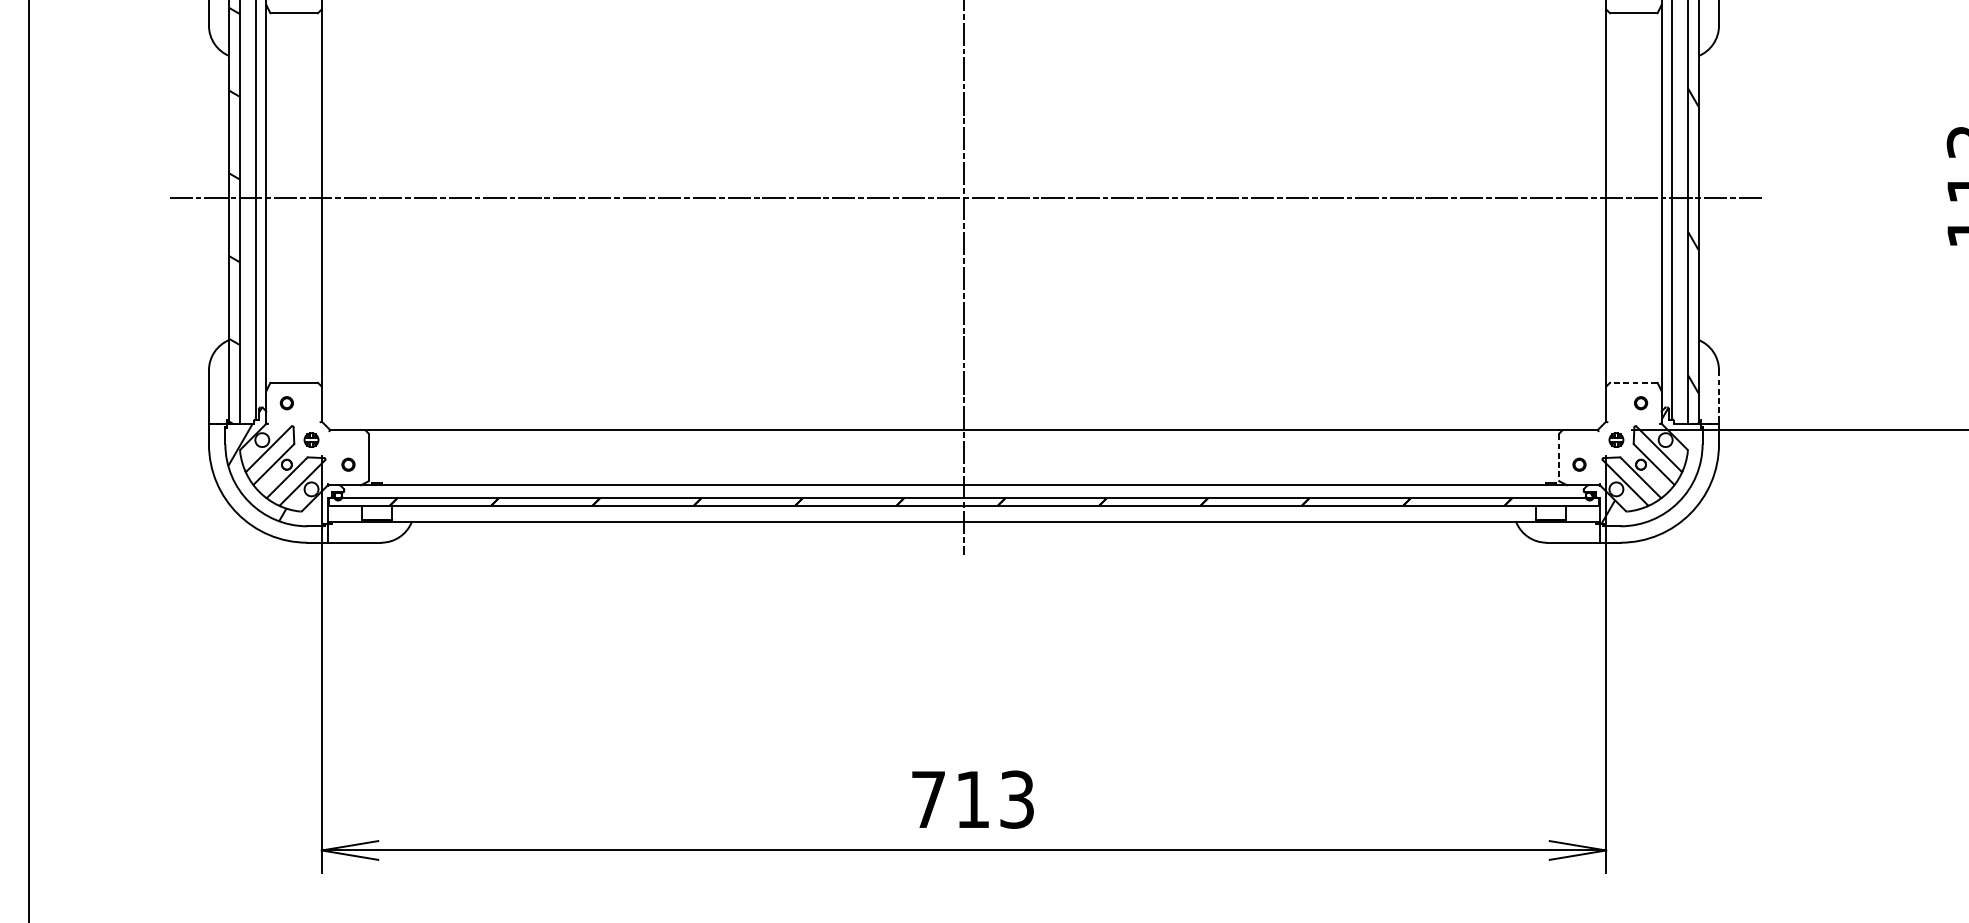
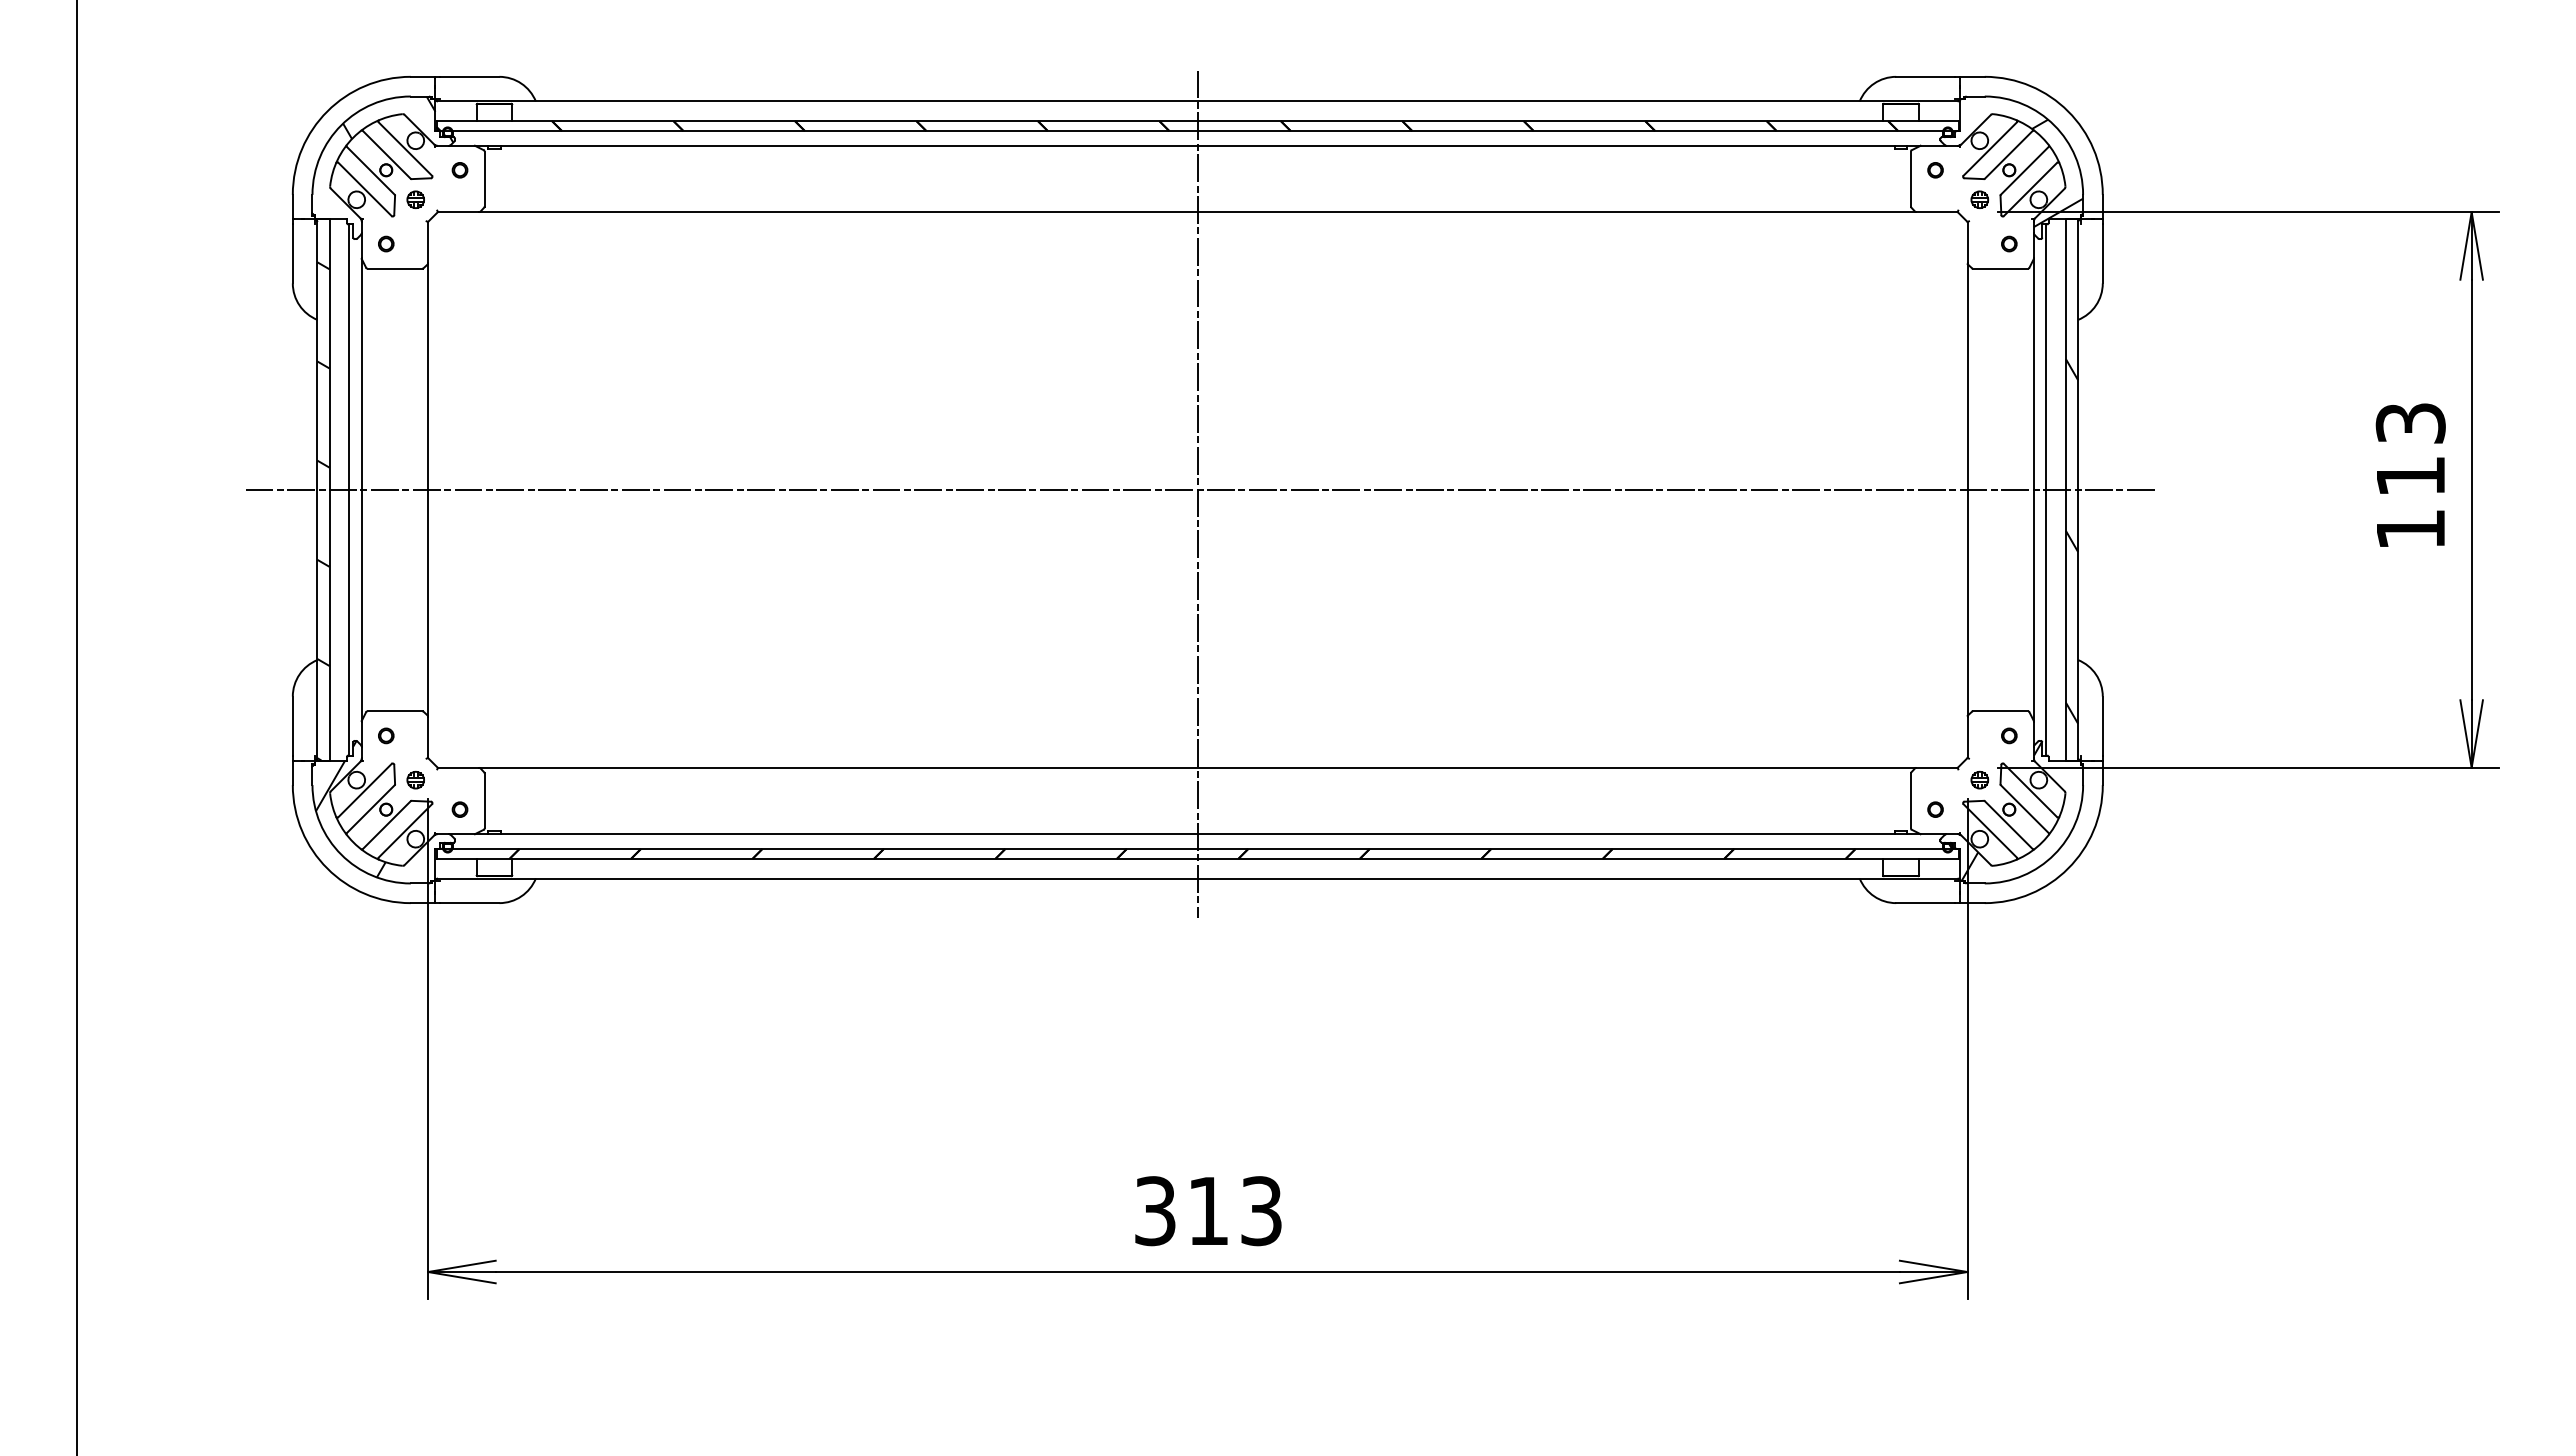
line: (1633, 382) -> (2000, 711), dashed -> solid
line: (1718, 395) -> (2102, 726), dashed -> solid
line: (1558, 457) -> (1910, 800), dashed -> solid
text: (928, 799) -> (1155, 1211), 713 -> 313

